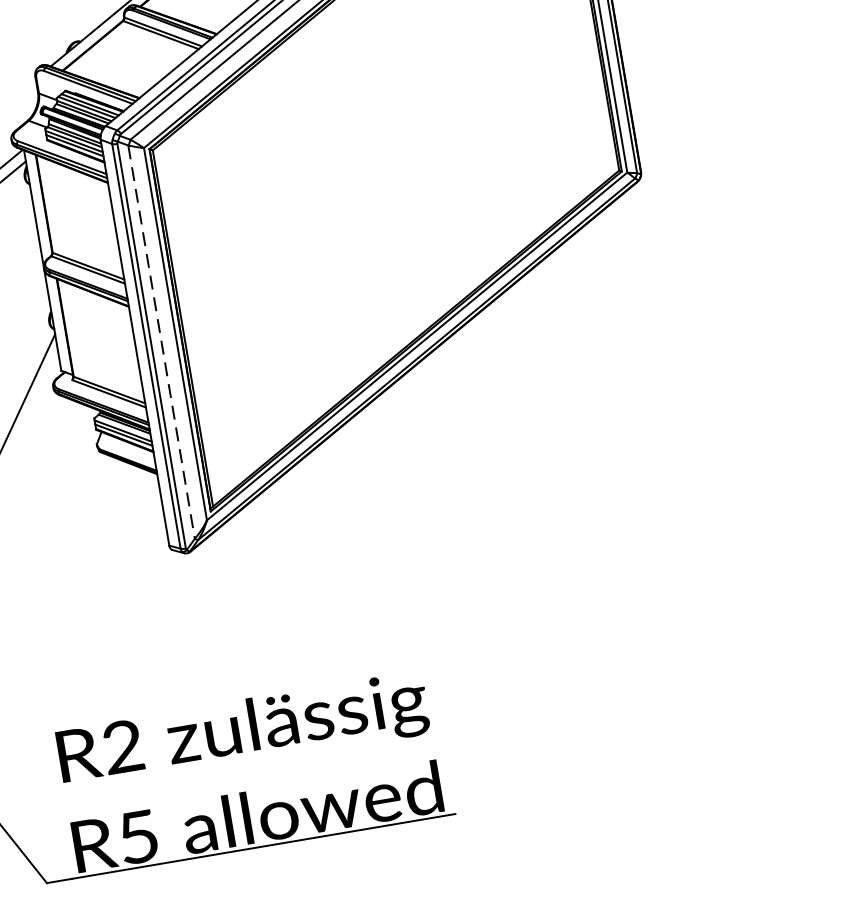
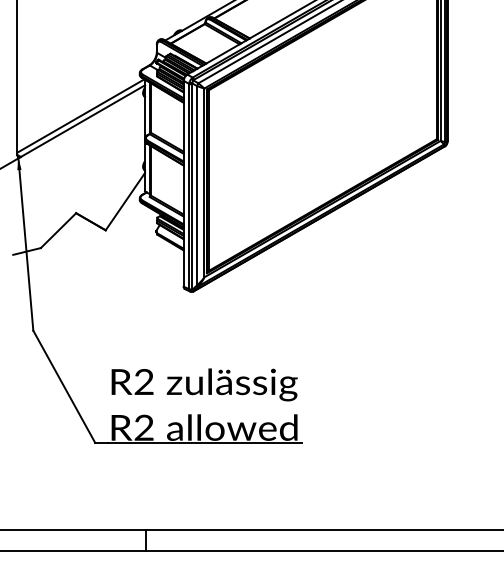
line: (160, 341) -> (196, 185), dashed -> solid
text: (136, 836) -> (143, 427), R5 -> R2

